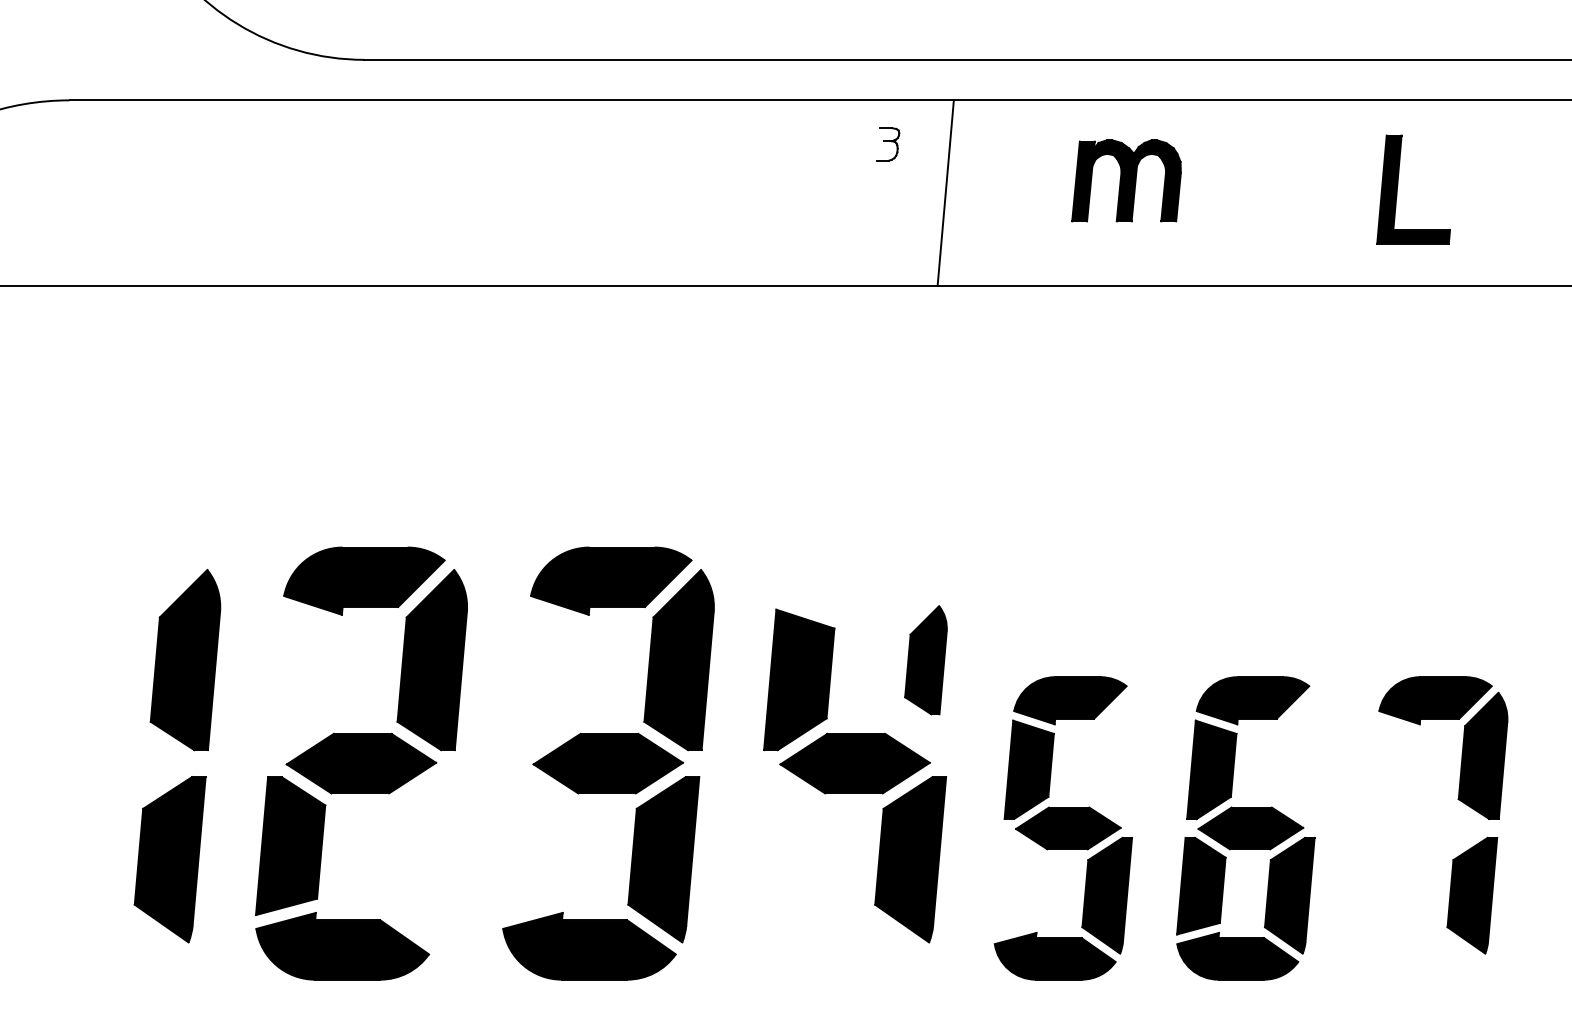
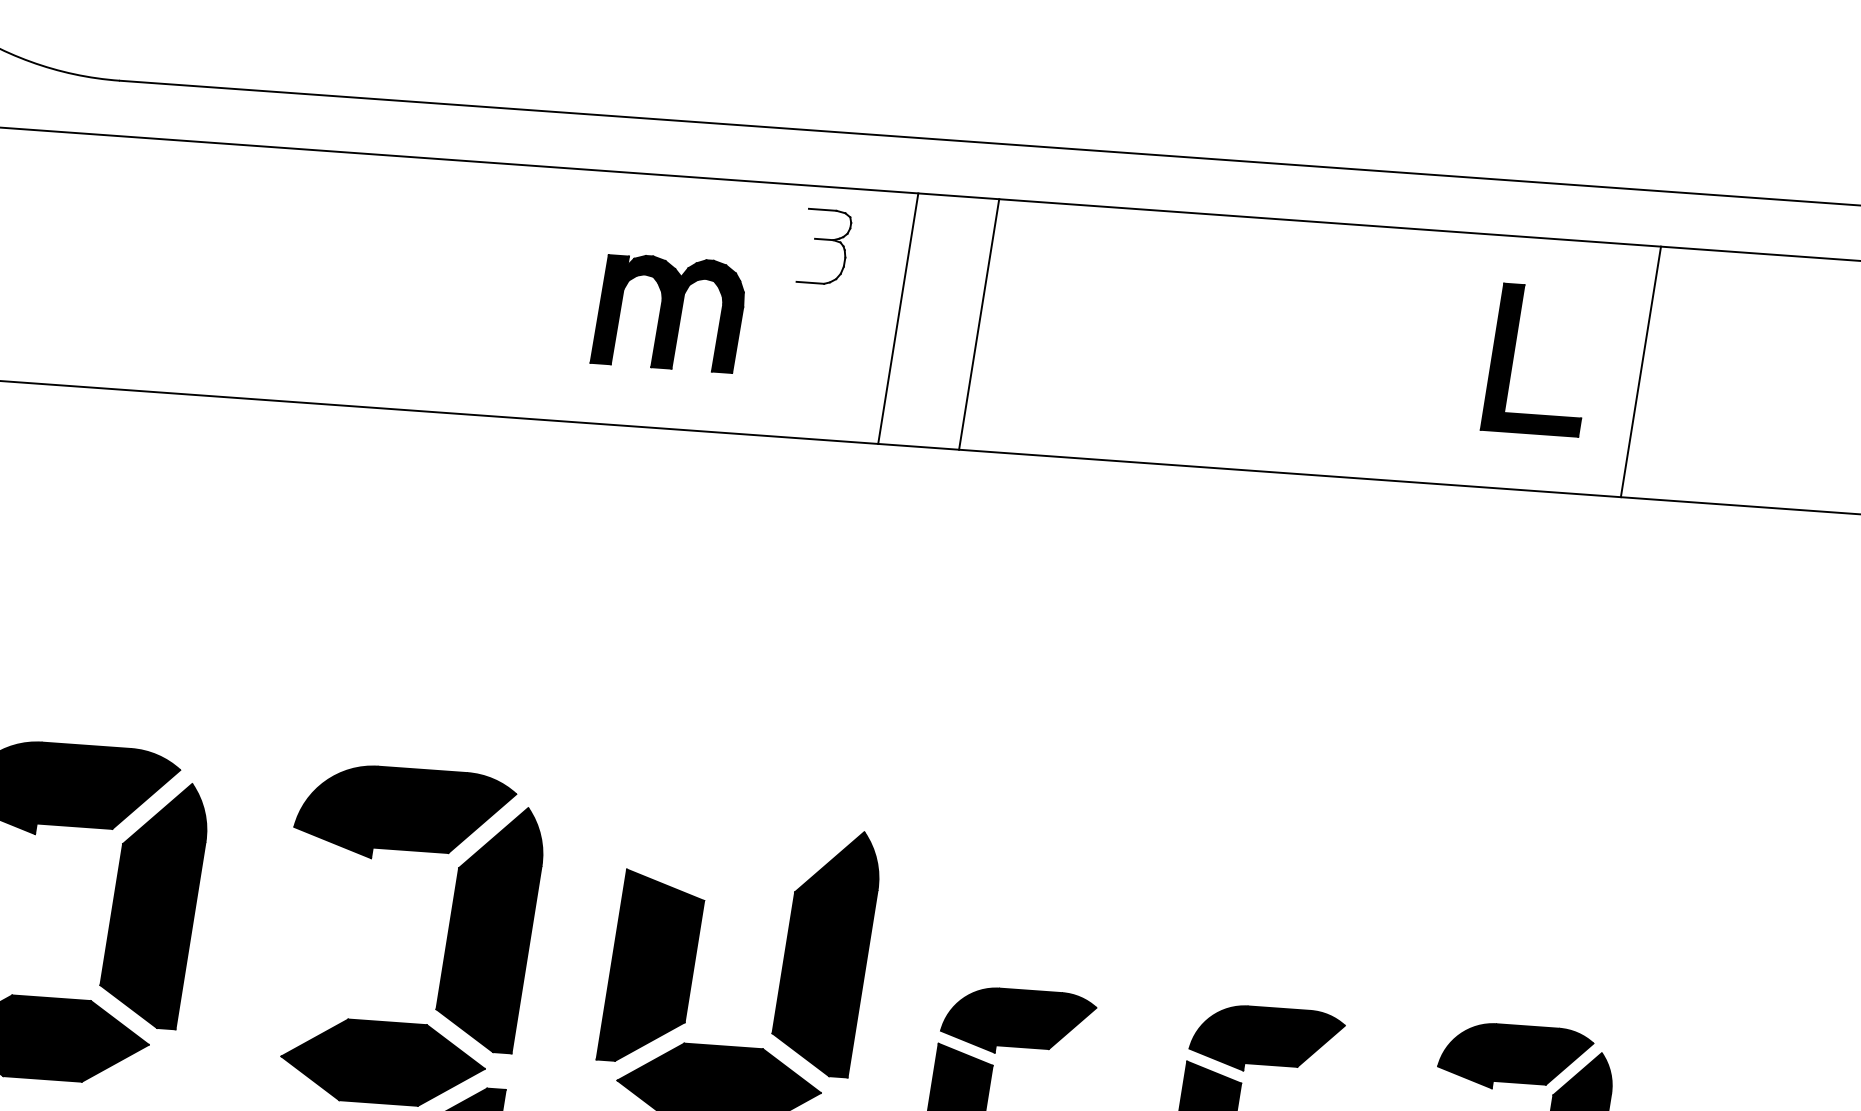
part: (888, 144) -> (825, 247), size x1.67
part: (1126, 180) -> (668, 312), moved
line: (1005, 192) -> (979, 323), added
line: (1491, 192) -> (1641, 371), added
part: (925, 660) -> (825, 953), size x1.67

